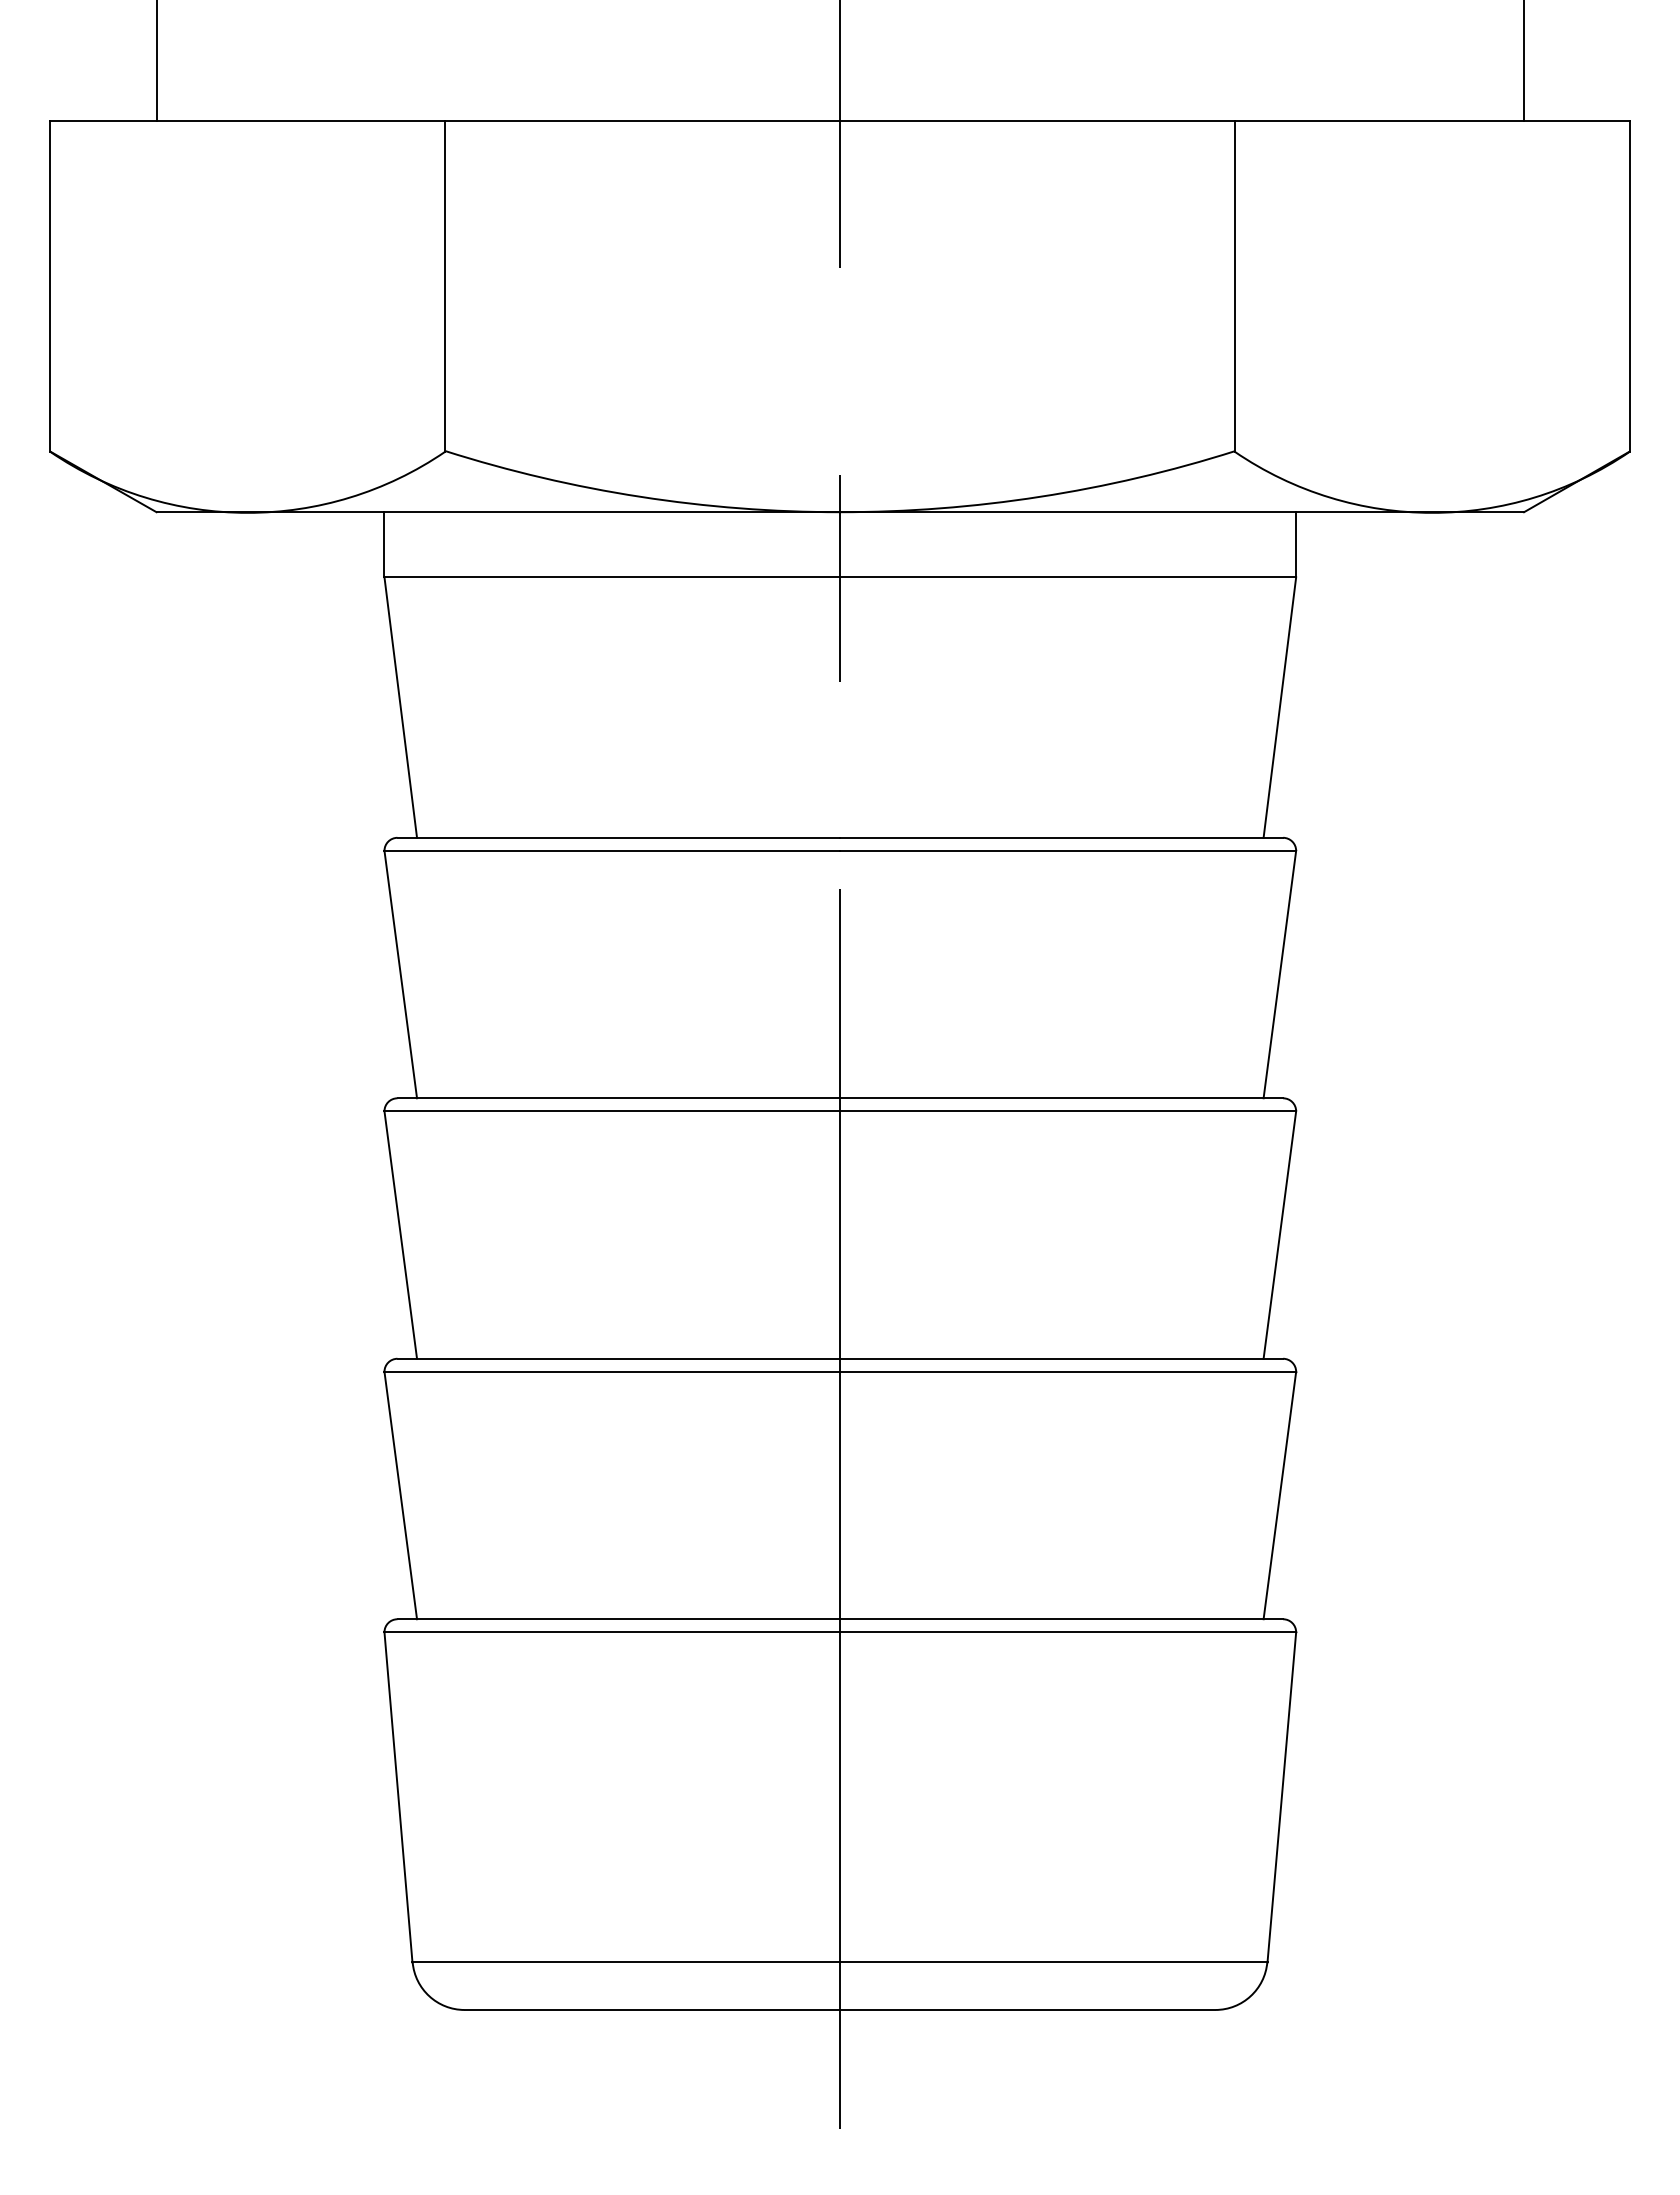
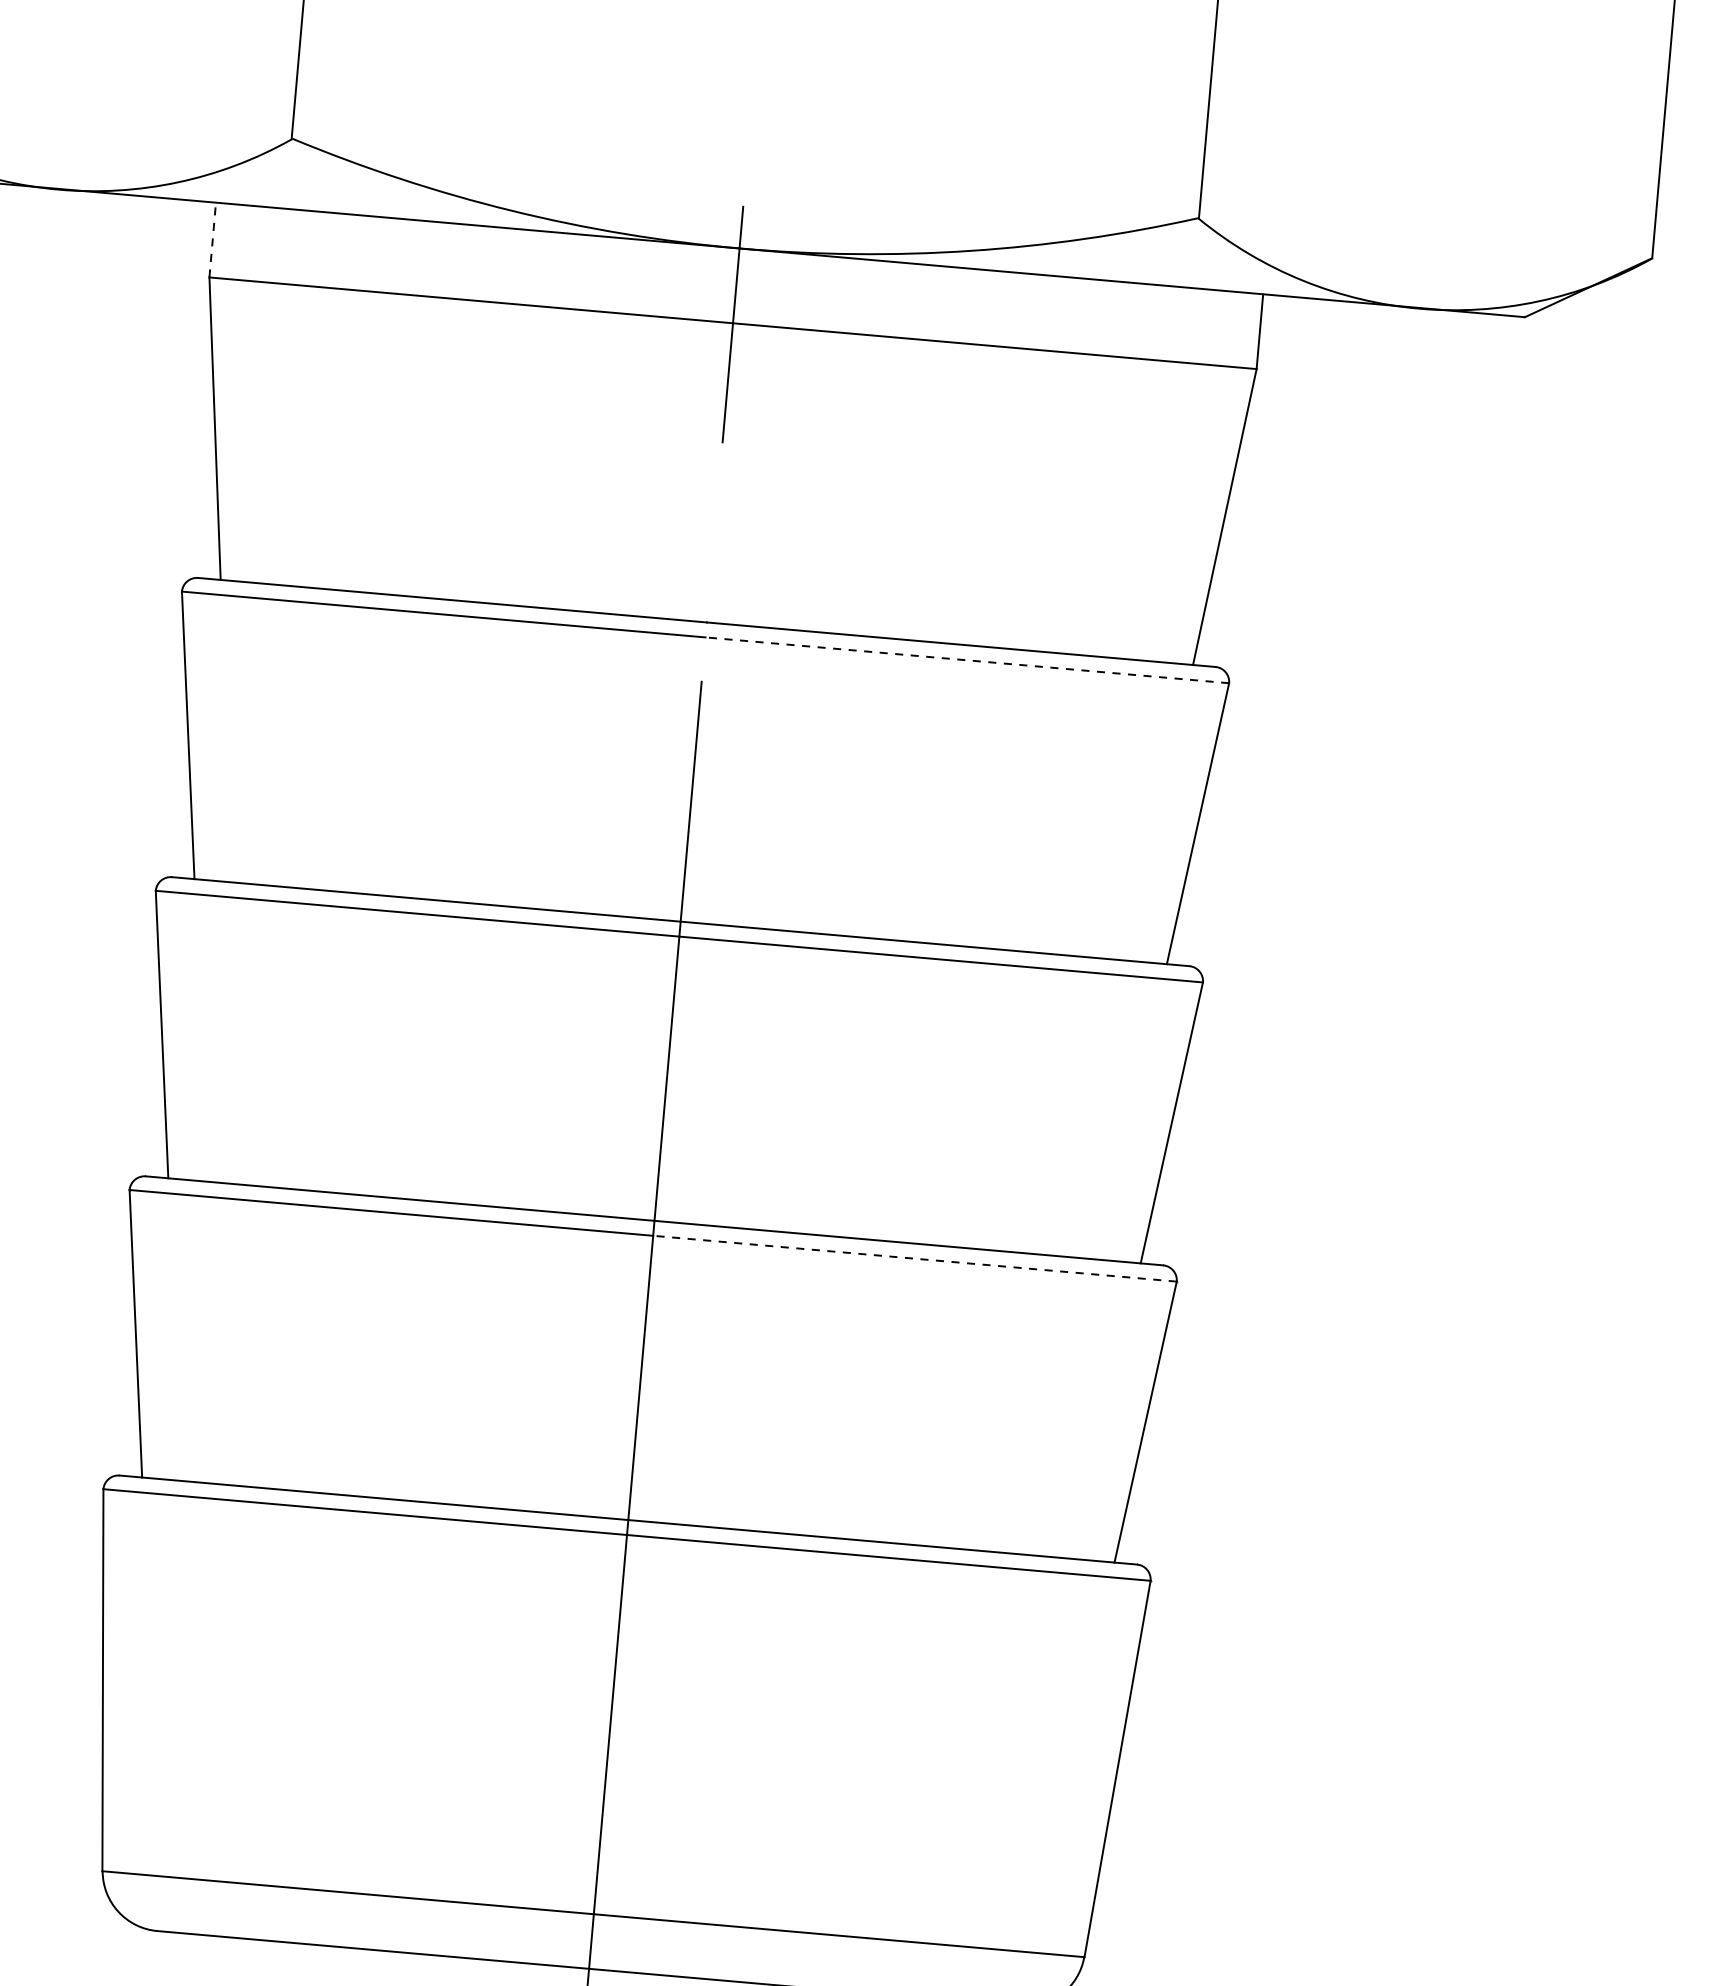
line: (384, 544) -> (212, 239), solid -> dashed
line: (1068, 850) -> (967, 659), solid -> dashed
line: (1068, 1371) -> (915, 1258), solid -> dashed

